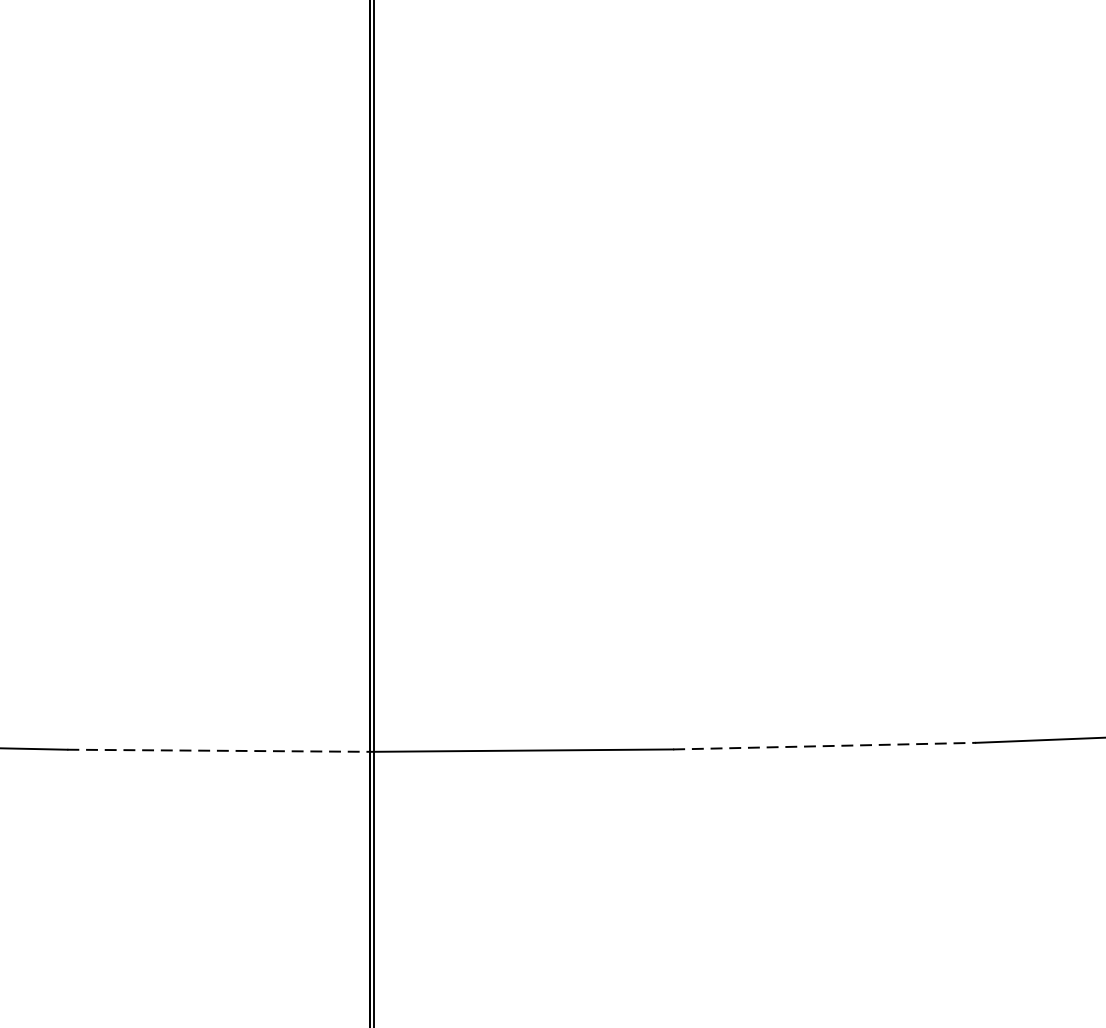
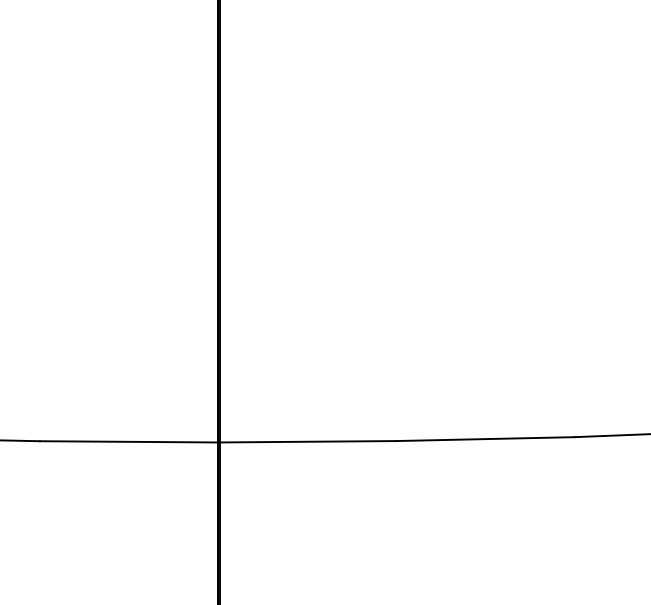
line: (824, 746) -> (485, 439), dashed -> solid
line: (219, 750) -> (129, 441), dashed -> solid

